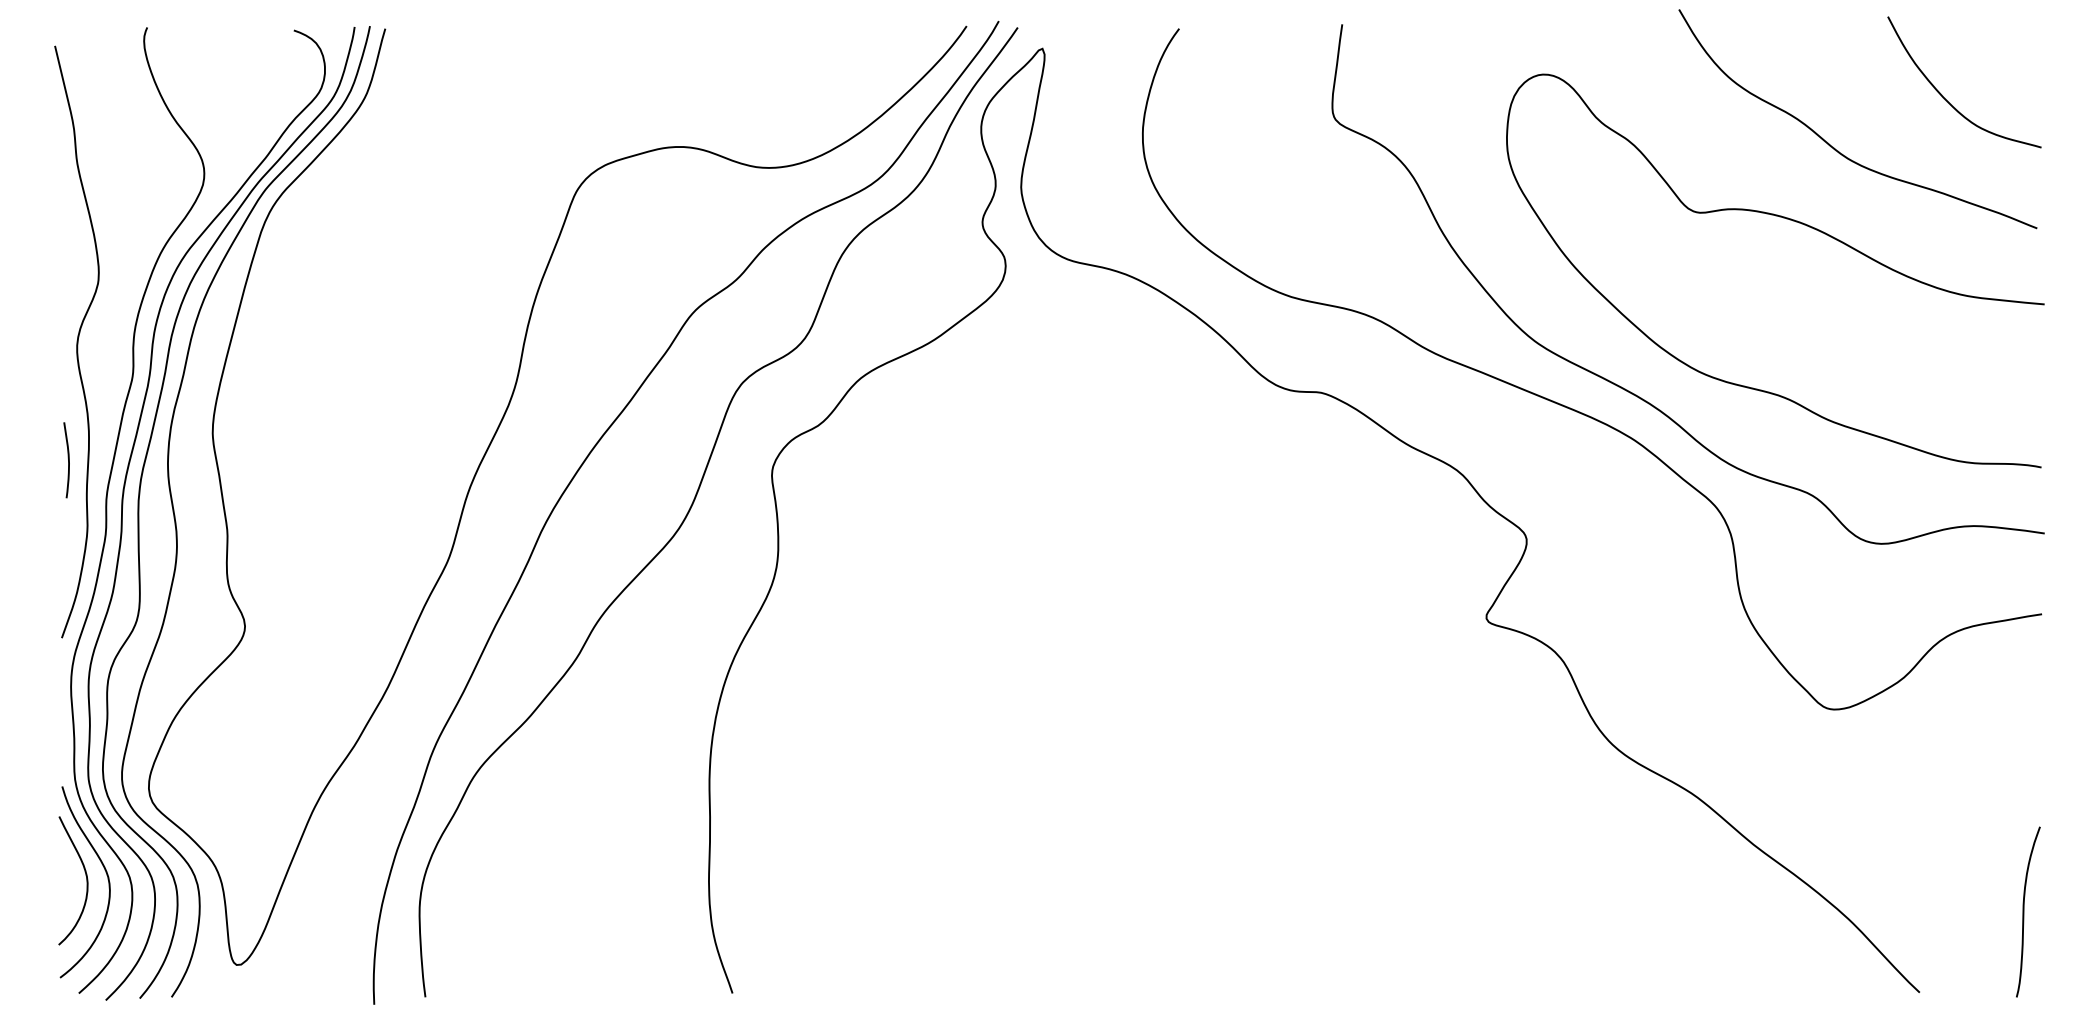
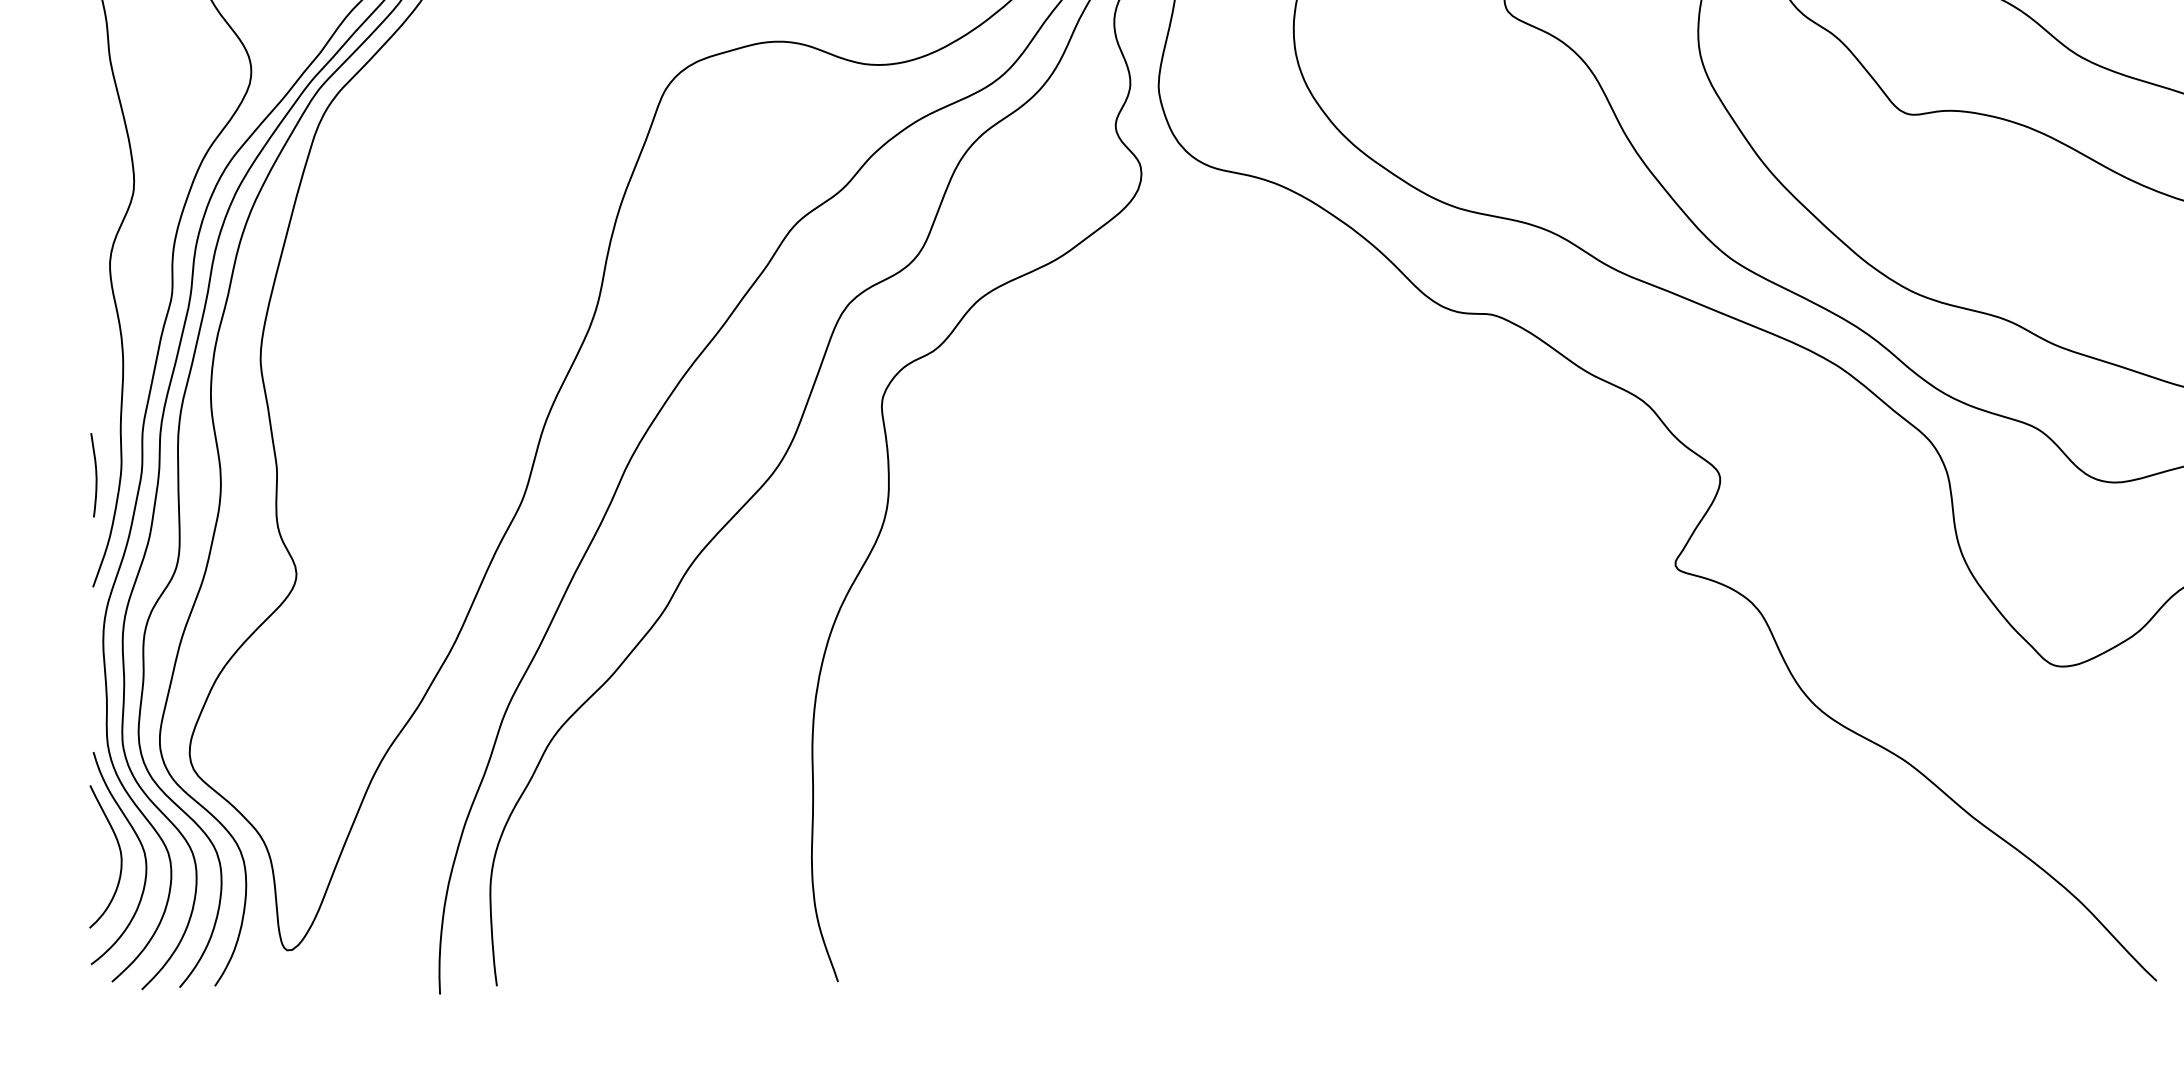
curve: (68, 460) -> (95, 475), moved

